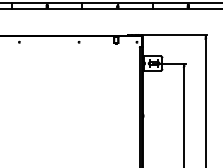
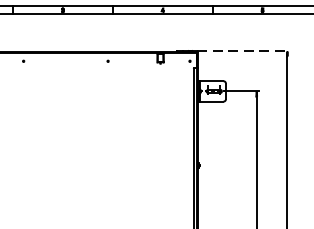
line: (174, 35) -> (243, 51), solid -> dashed

